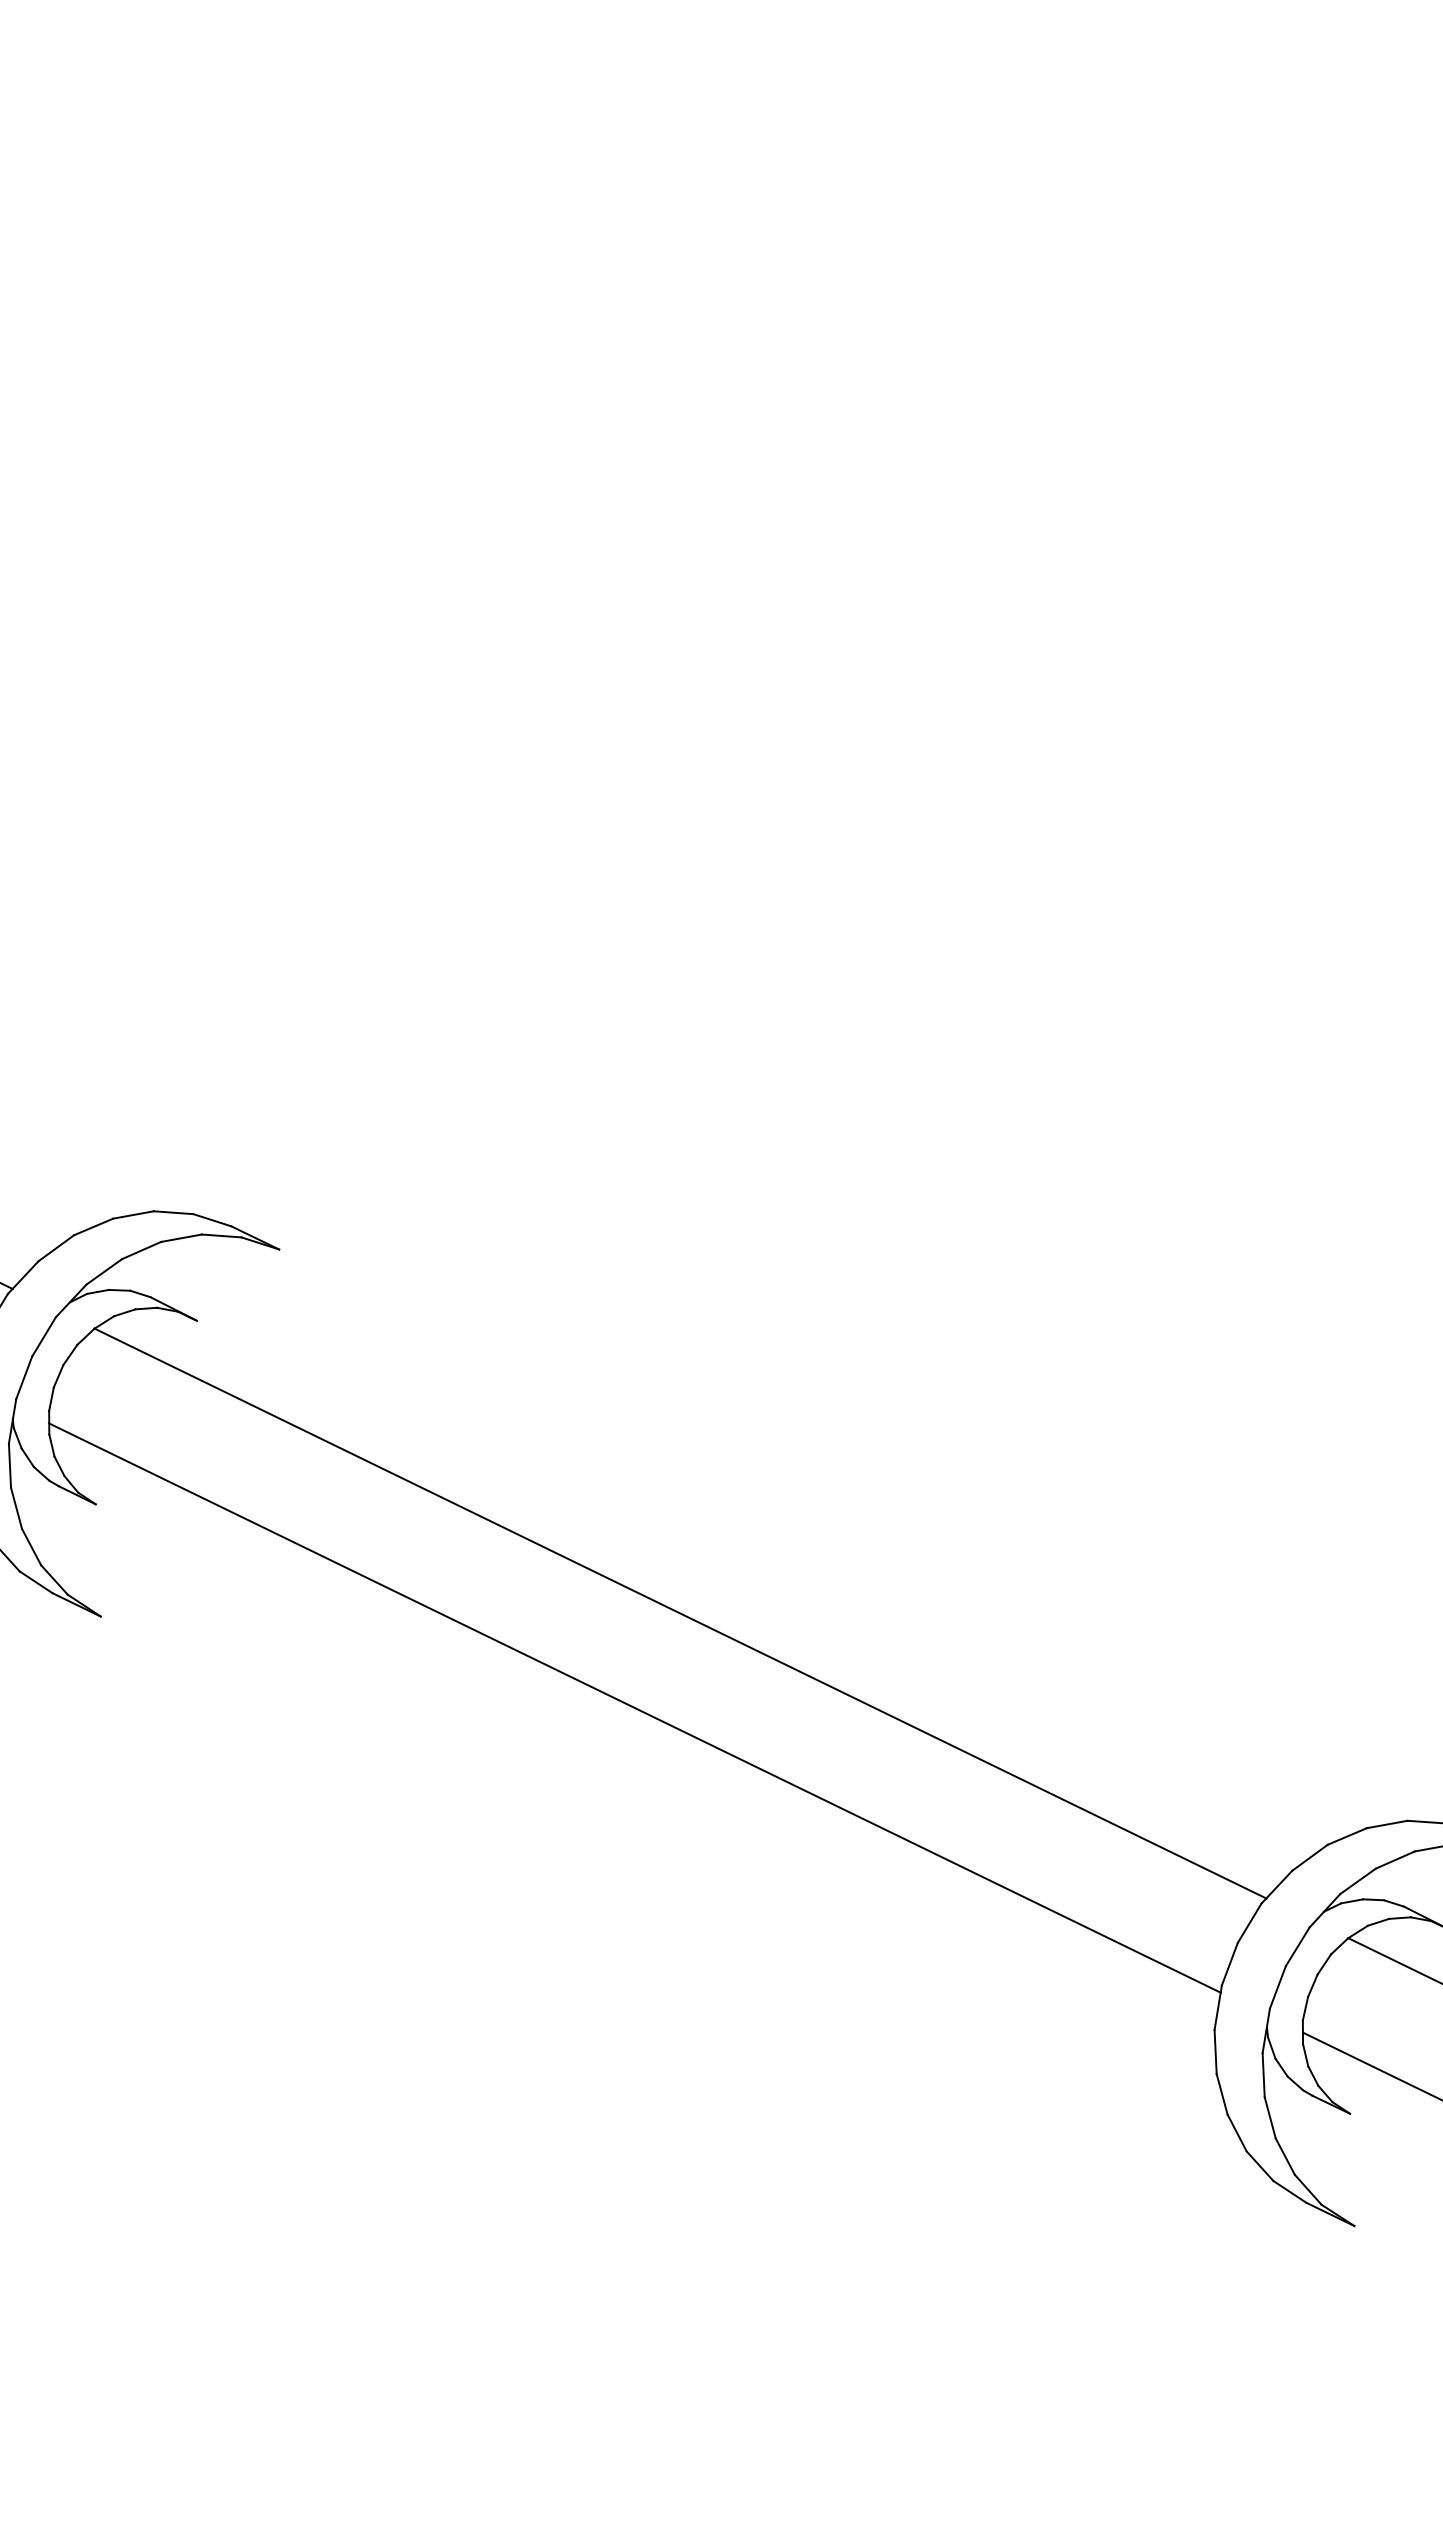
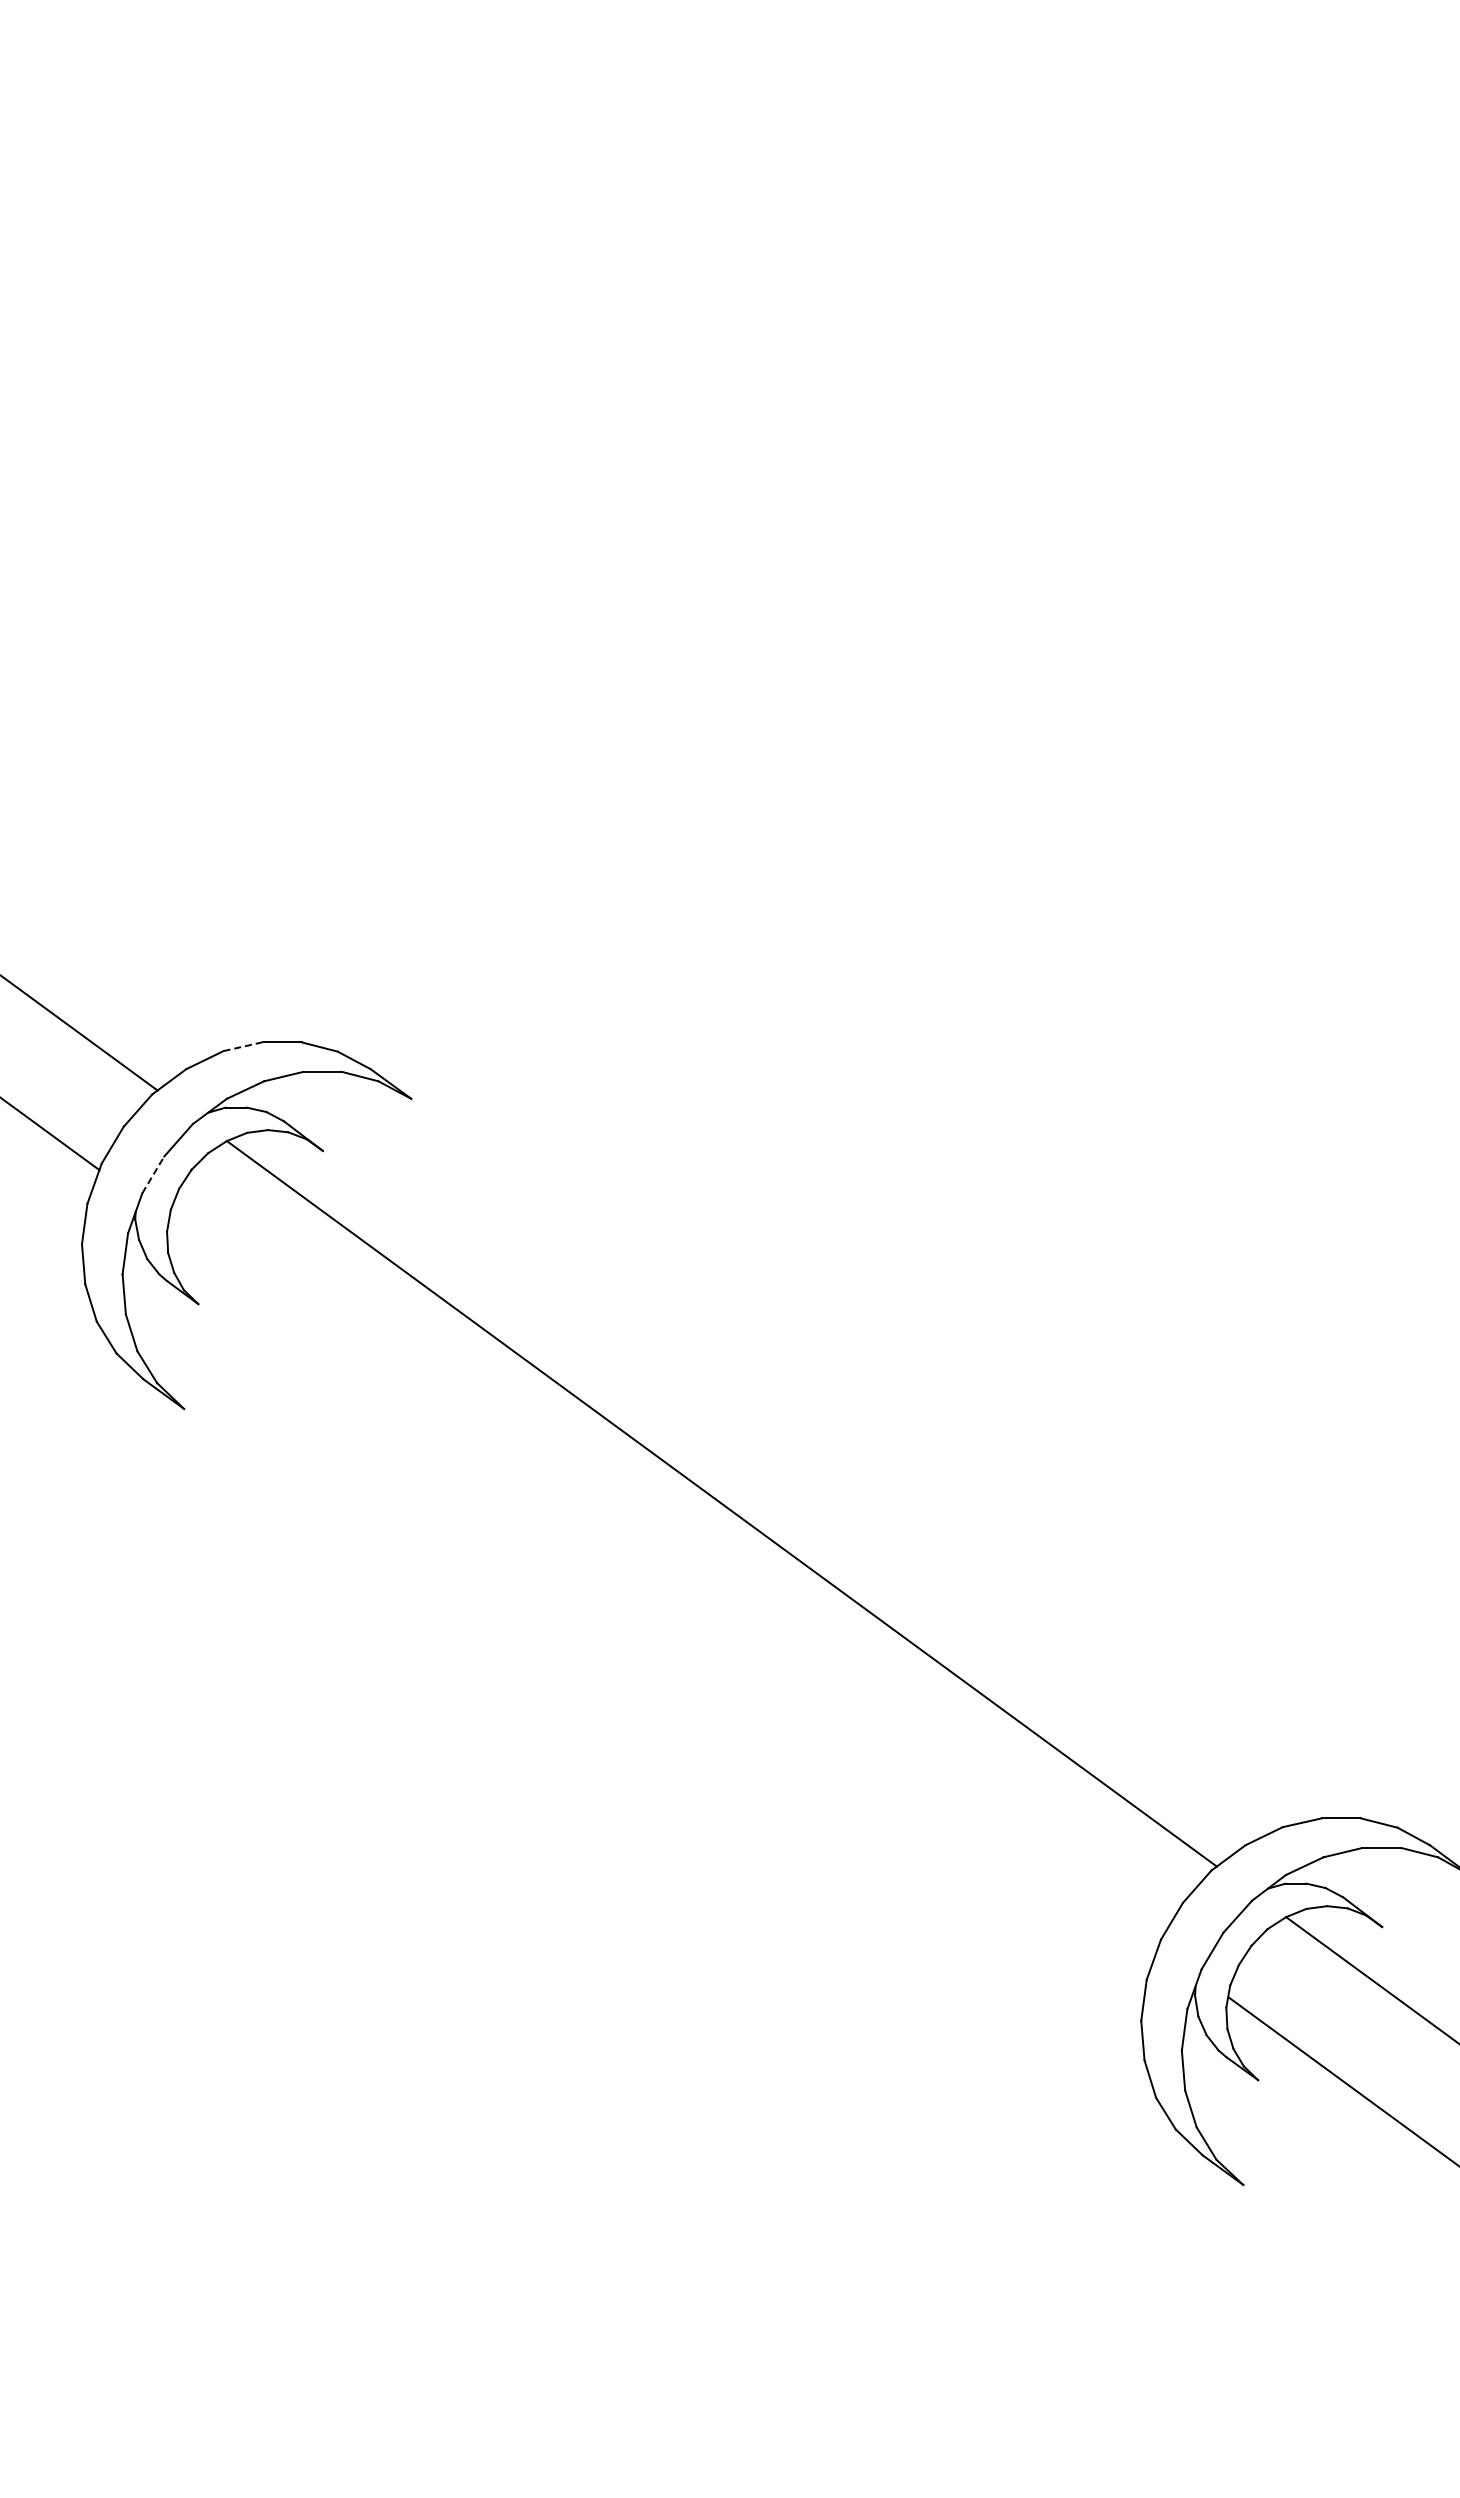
line: (94, 1226) -> (243, 1046), solid -> dashed
line: (24, 1377) -> (153, 1174), solid -> dashed
line: (634, 1707) -> (663, 1583), removed

